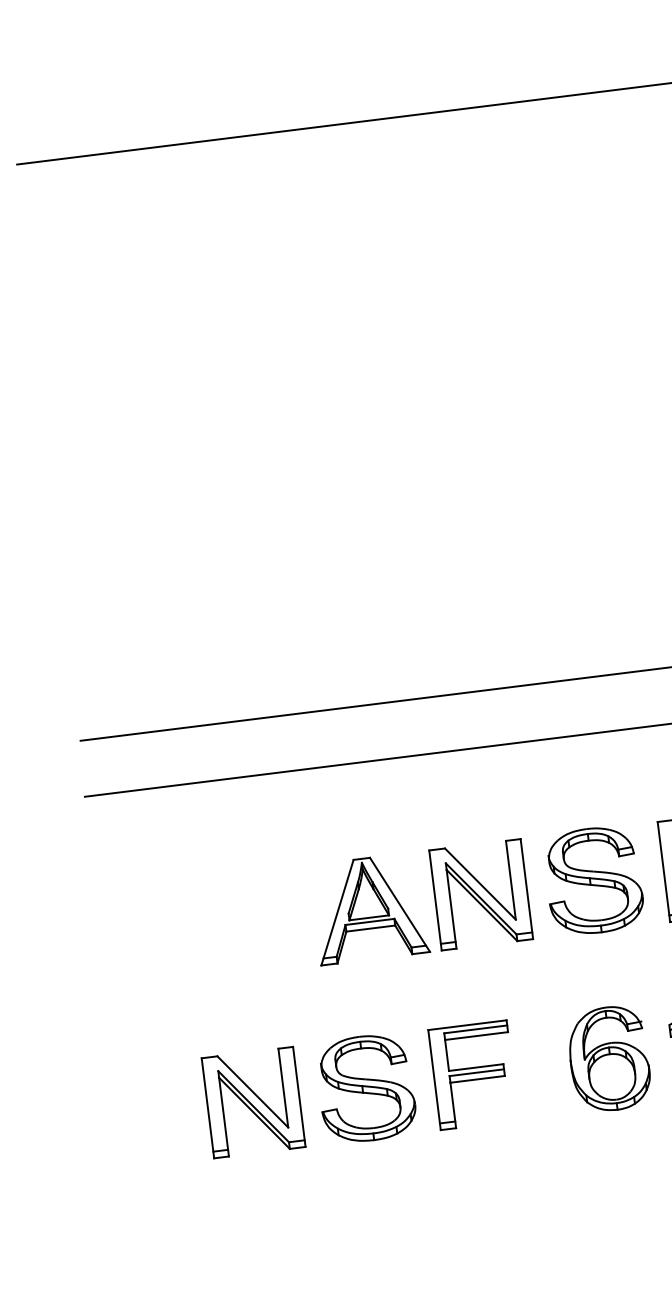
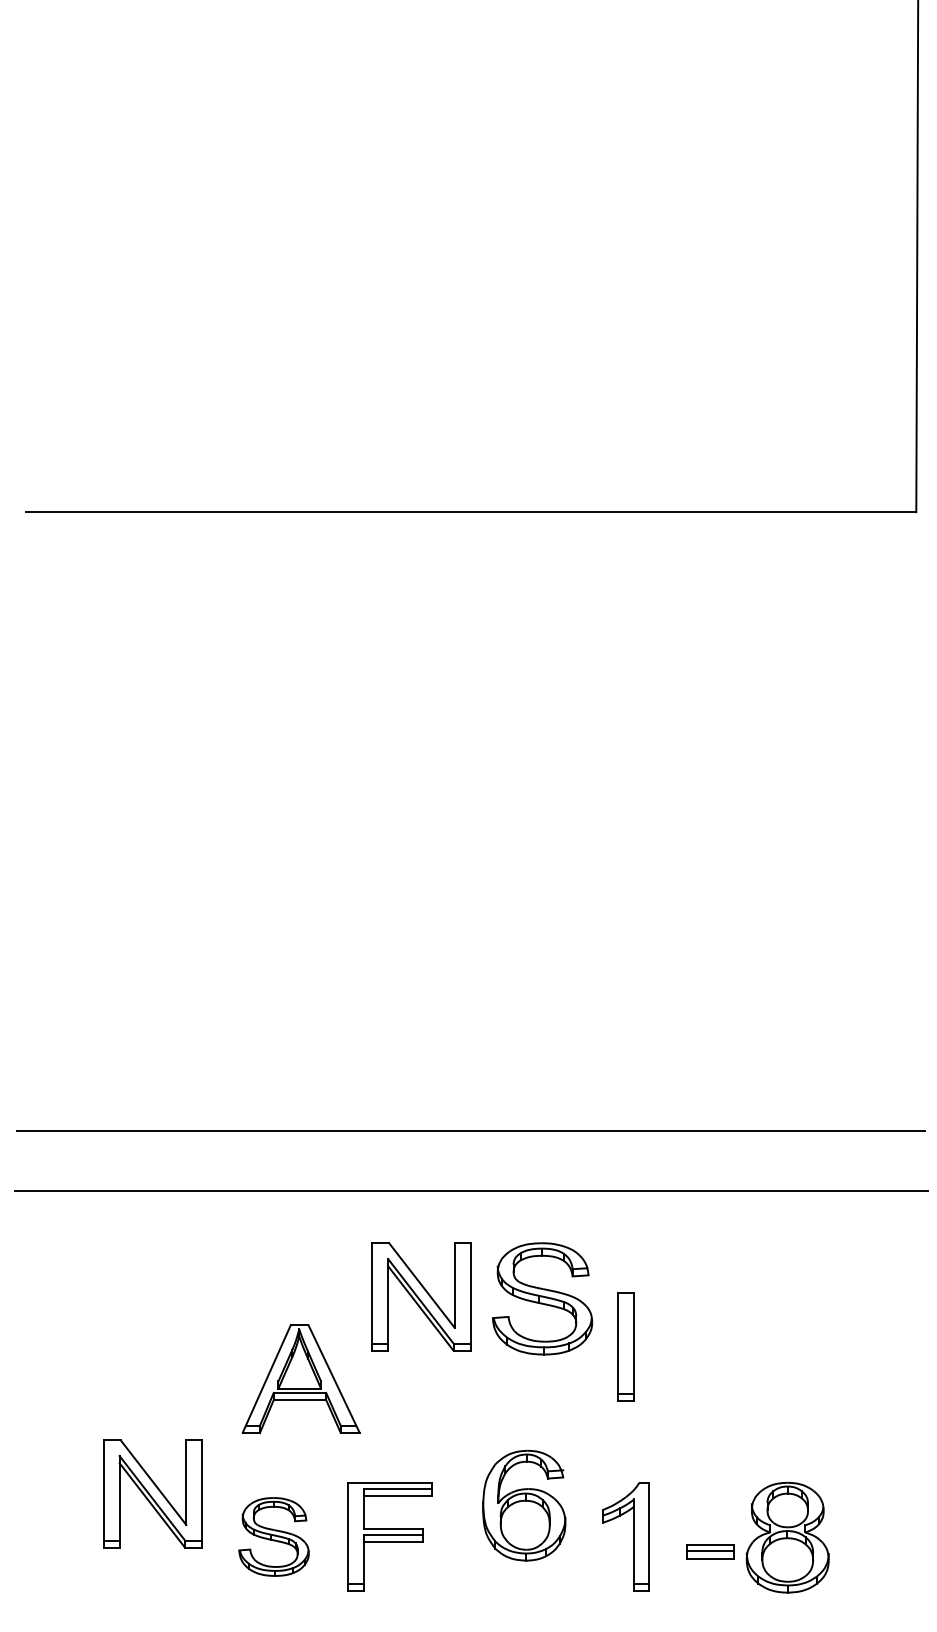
part: (593, 880) -> (542, 1298), moved
part: (481, 894) -> (421, 1296), moved
part: (368, 908) -> (300, 1378), moved
part: (609, 1058) -> (524, 1505), moved
part: (365, 1088) -> (273, 1536), size x0.7
part: (253, 1102) -> (152, 1493), moved

